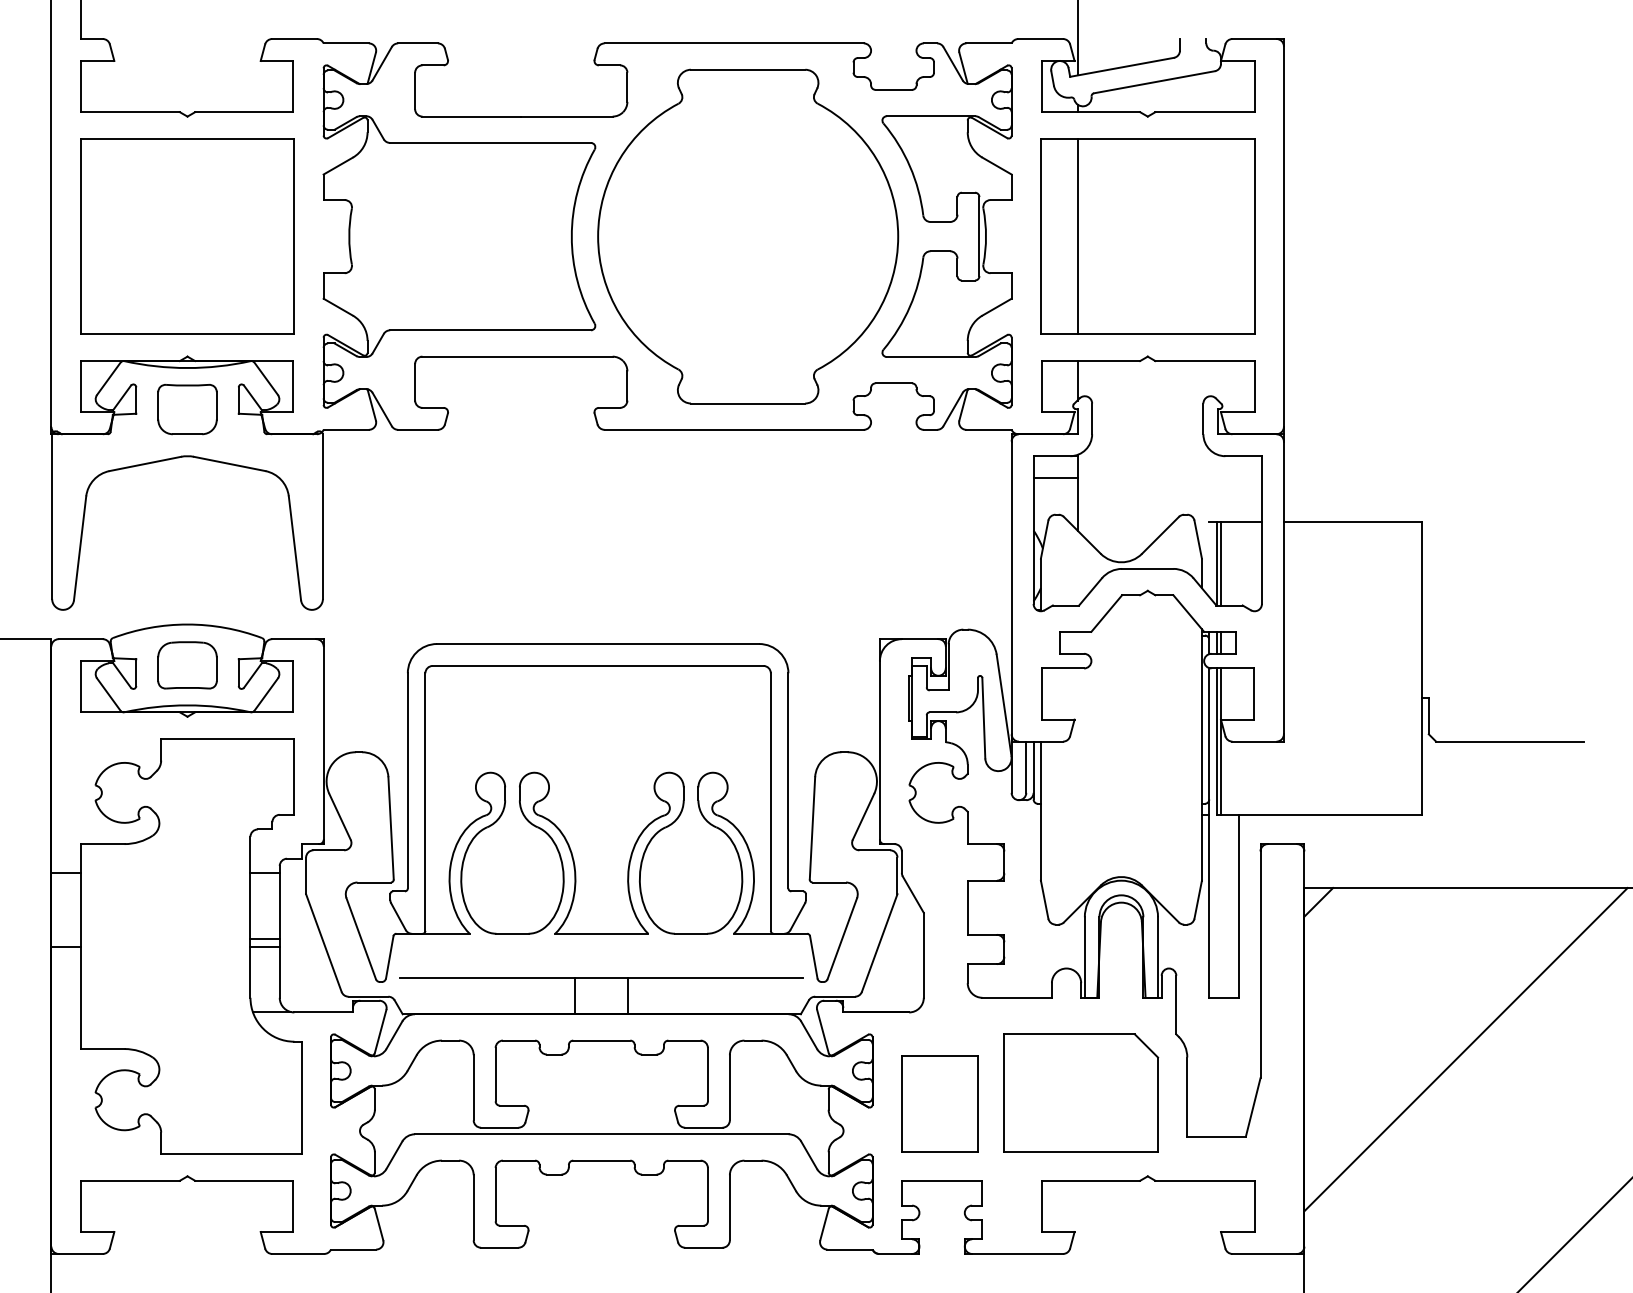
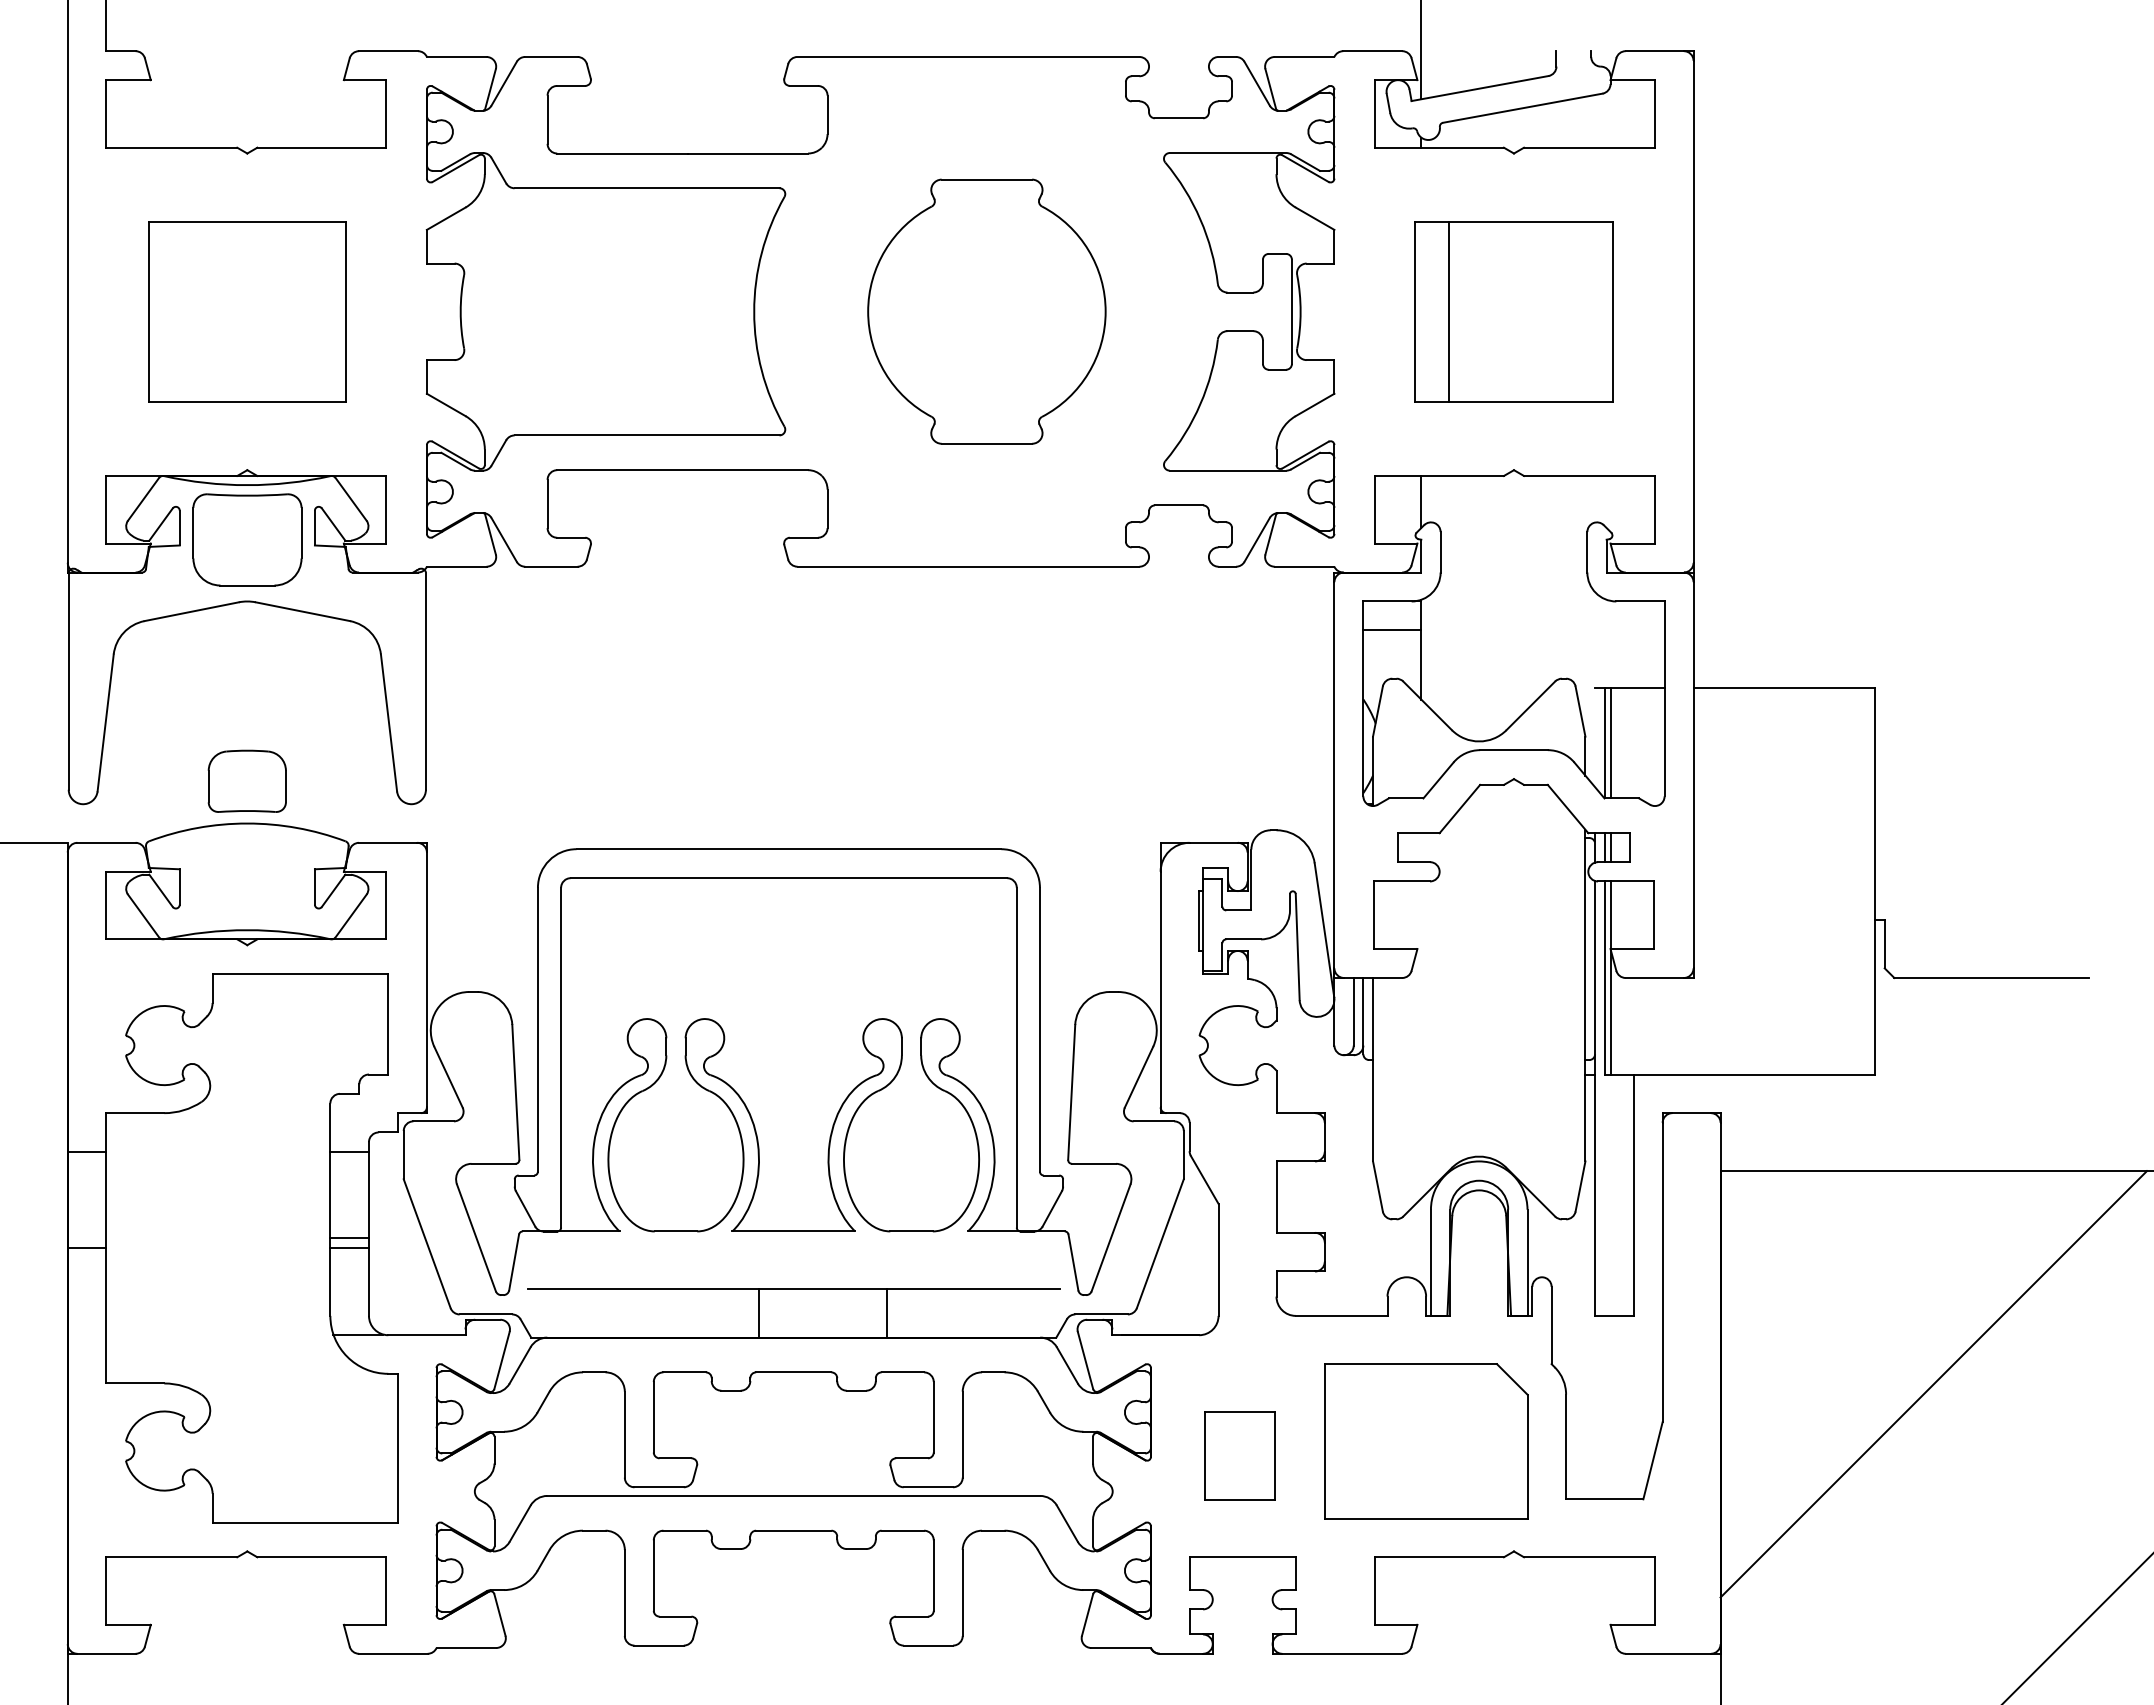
part: (186, 236) -> (246, 311), size x0.7
part: (747, 236) -> (986, 311), size x0.6
part: (1147, 236) -> (1513, 311), size x0.7
part: (186, 409) -> (246, 539), size x1.4
part: (186, 664) -> (246, 780), moved
line: (1318, 901) -> (1739, 1189), removed
line: (628, 995) -> (886, 1313), moved
part: (939, 1103) -> (1239, 1455), size x0.7

